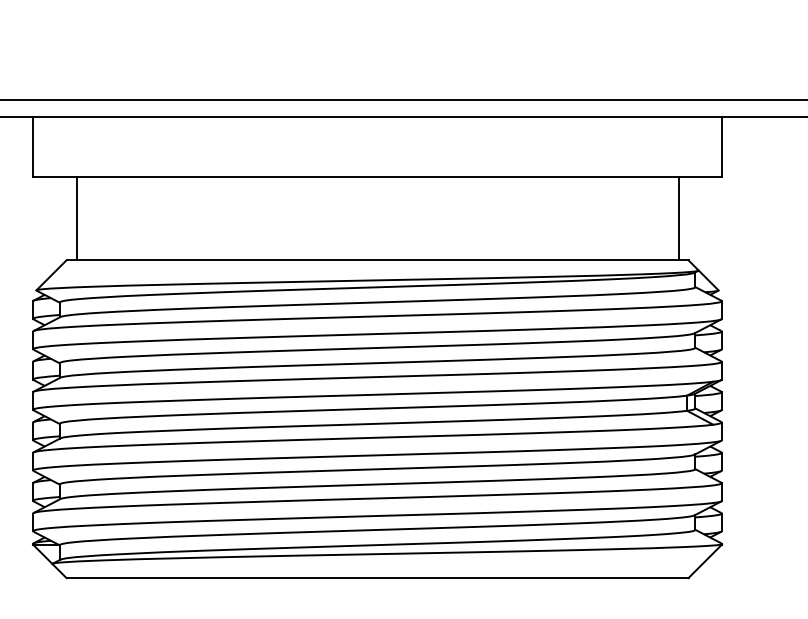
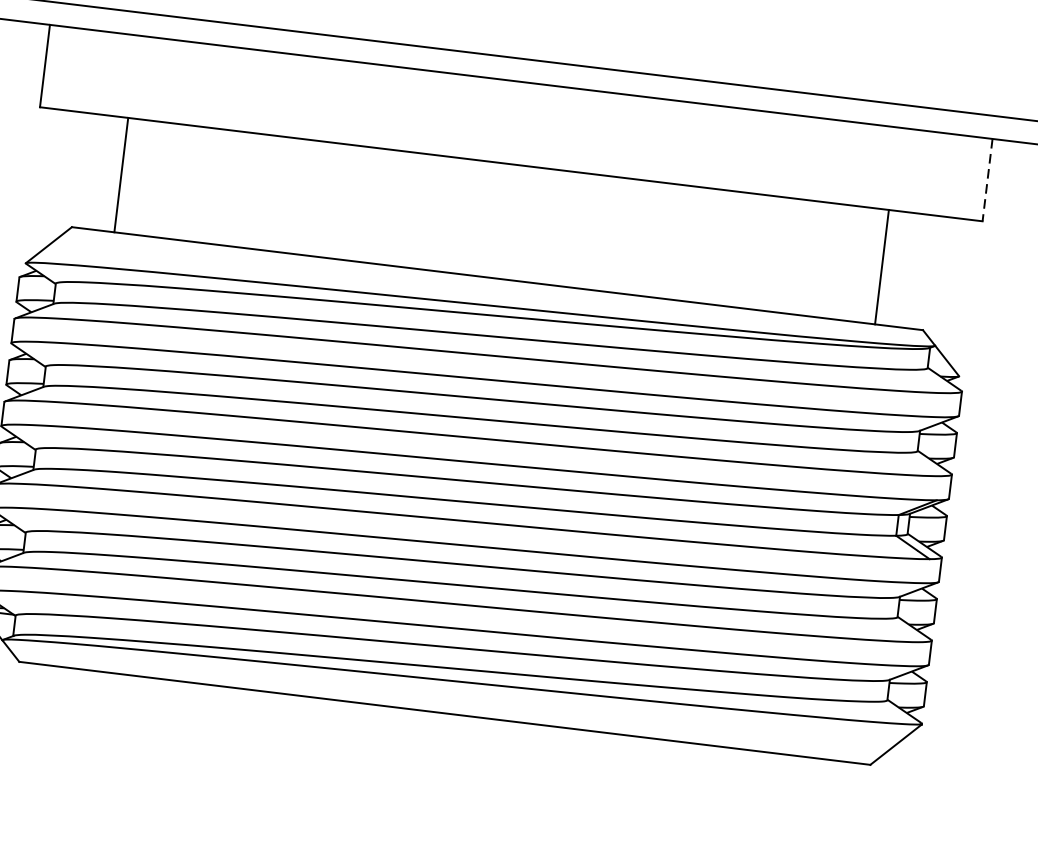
line: (721, 147) -> (986, 181), solid -> dashed
line: (76, 218) -> (121, 175), moved
line: (678, 218) -> (881, 267), moved

